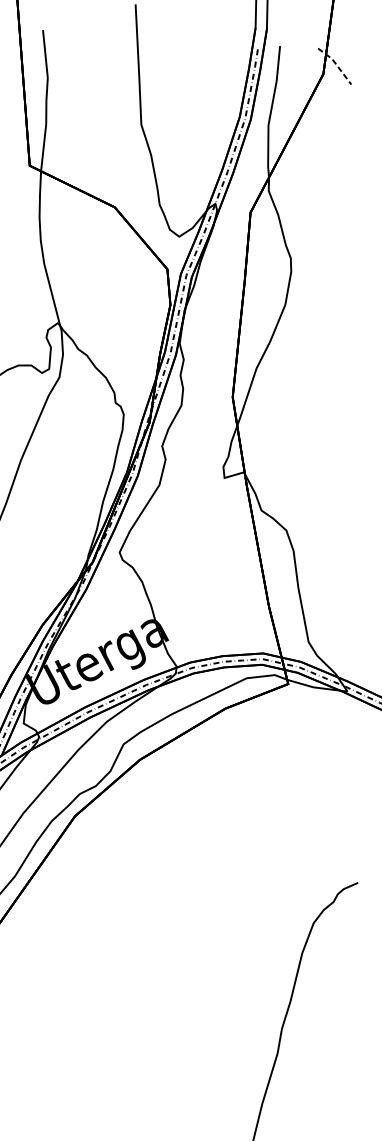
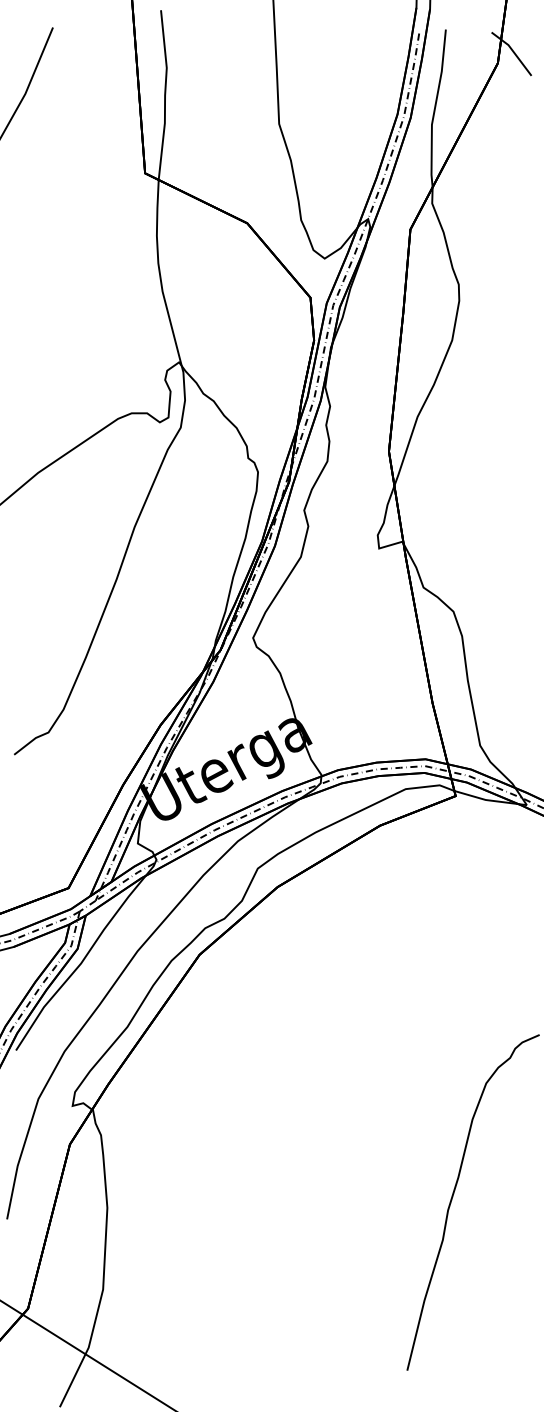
line: (336, 64) -> (513, 51), dashed -> solid

